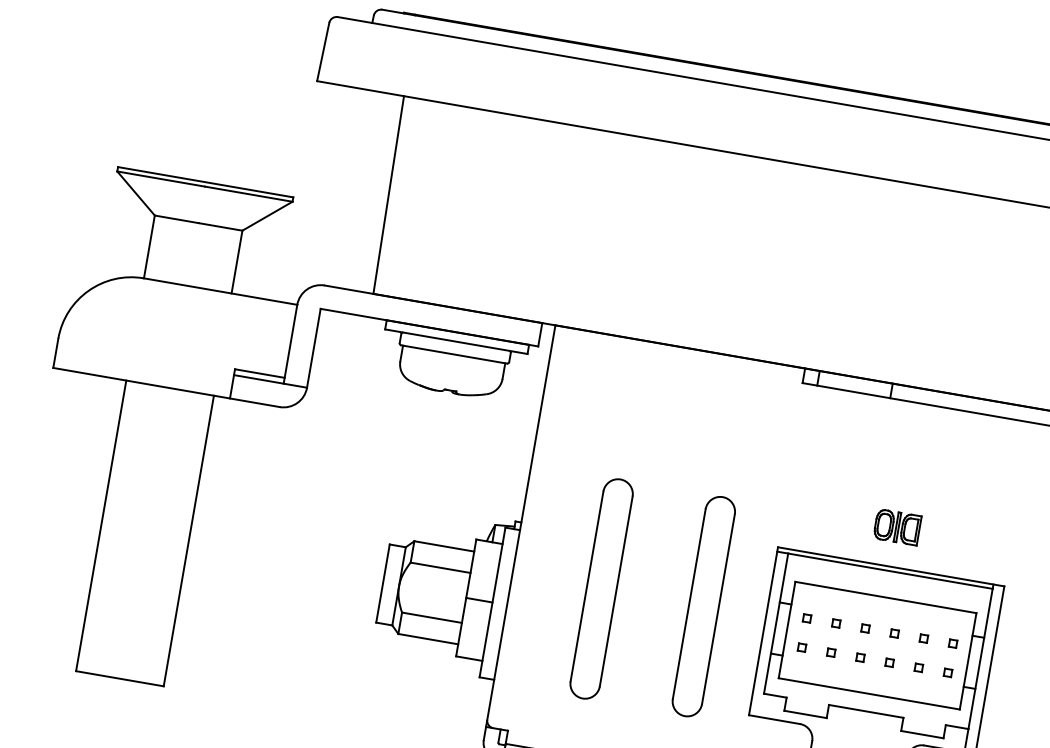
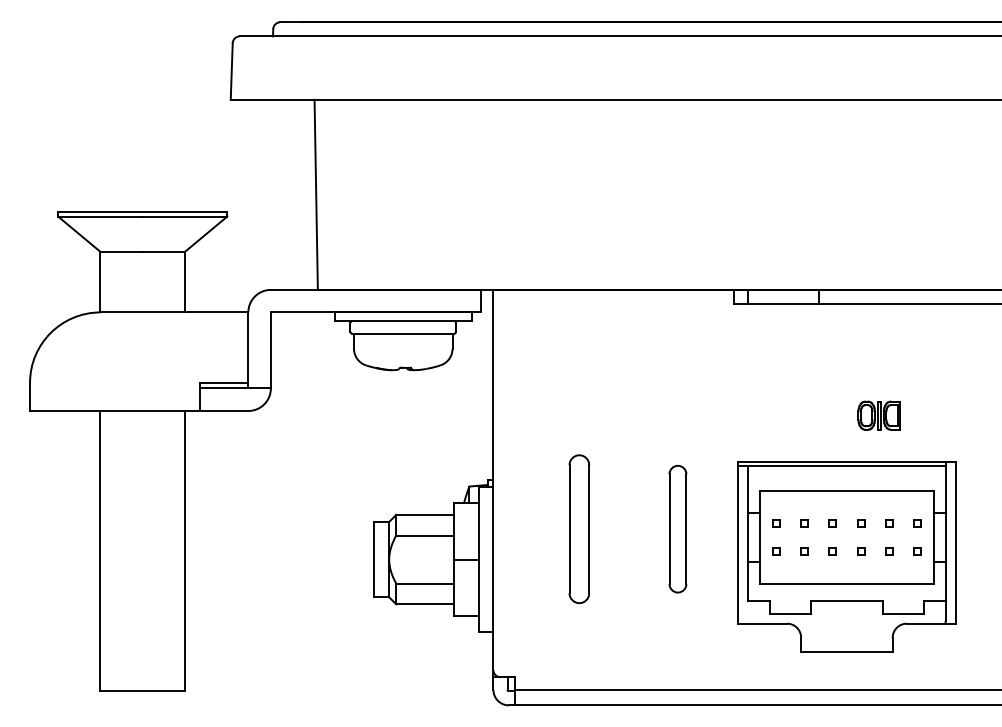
part: (896, 526) -> (878, 415), moved
part: (601, 588) -> (579, 528), size x0.7
part: (703, 605) -> (677, 528), size x0.6

